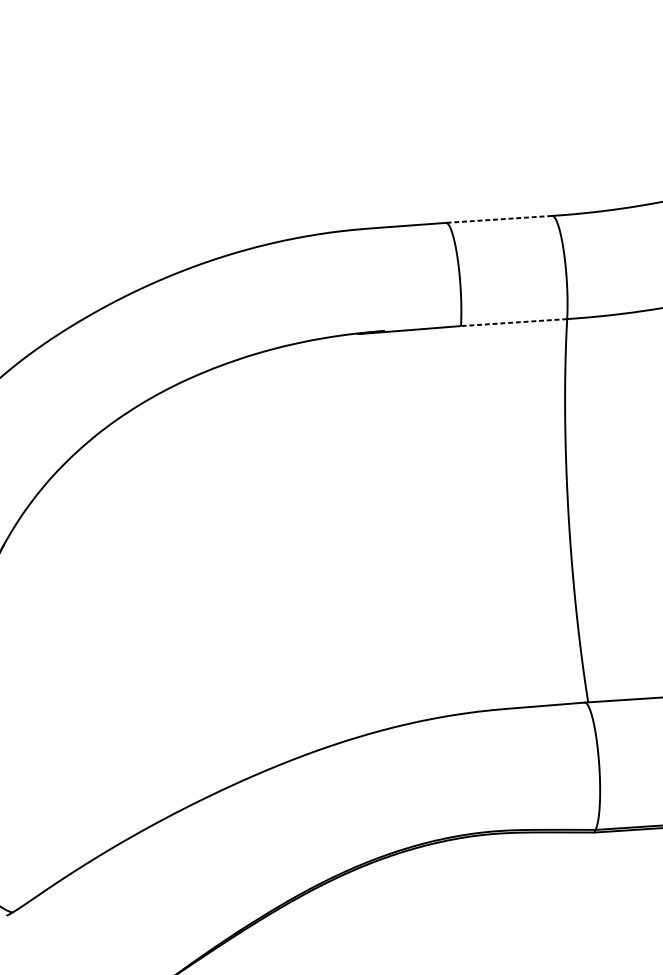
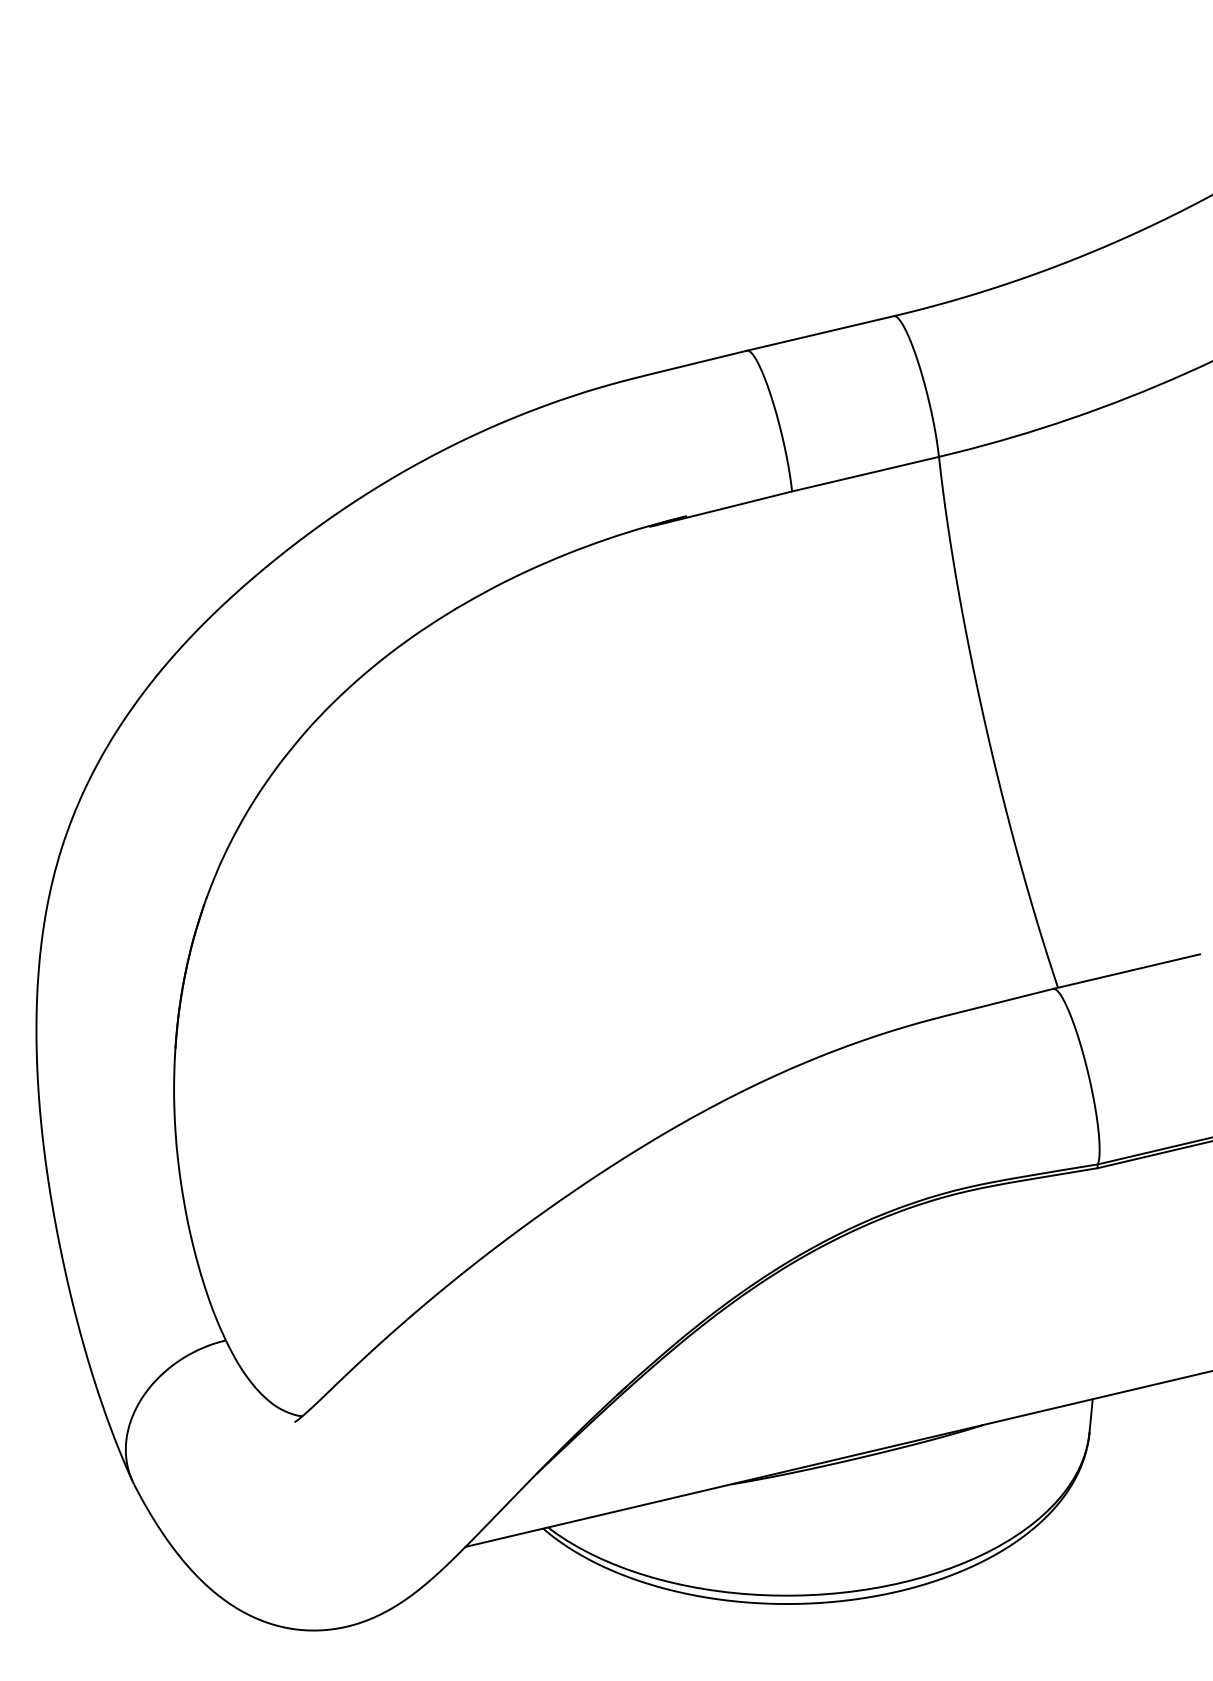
line: (498, 219) -> (819, 333), dashed -> solid
line: (514, 322) -> (865, 474), dashed -> solid

